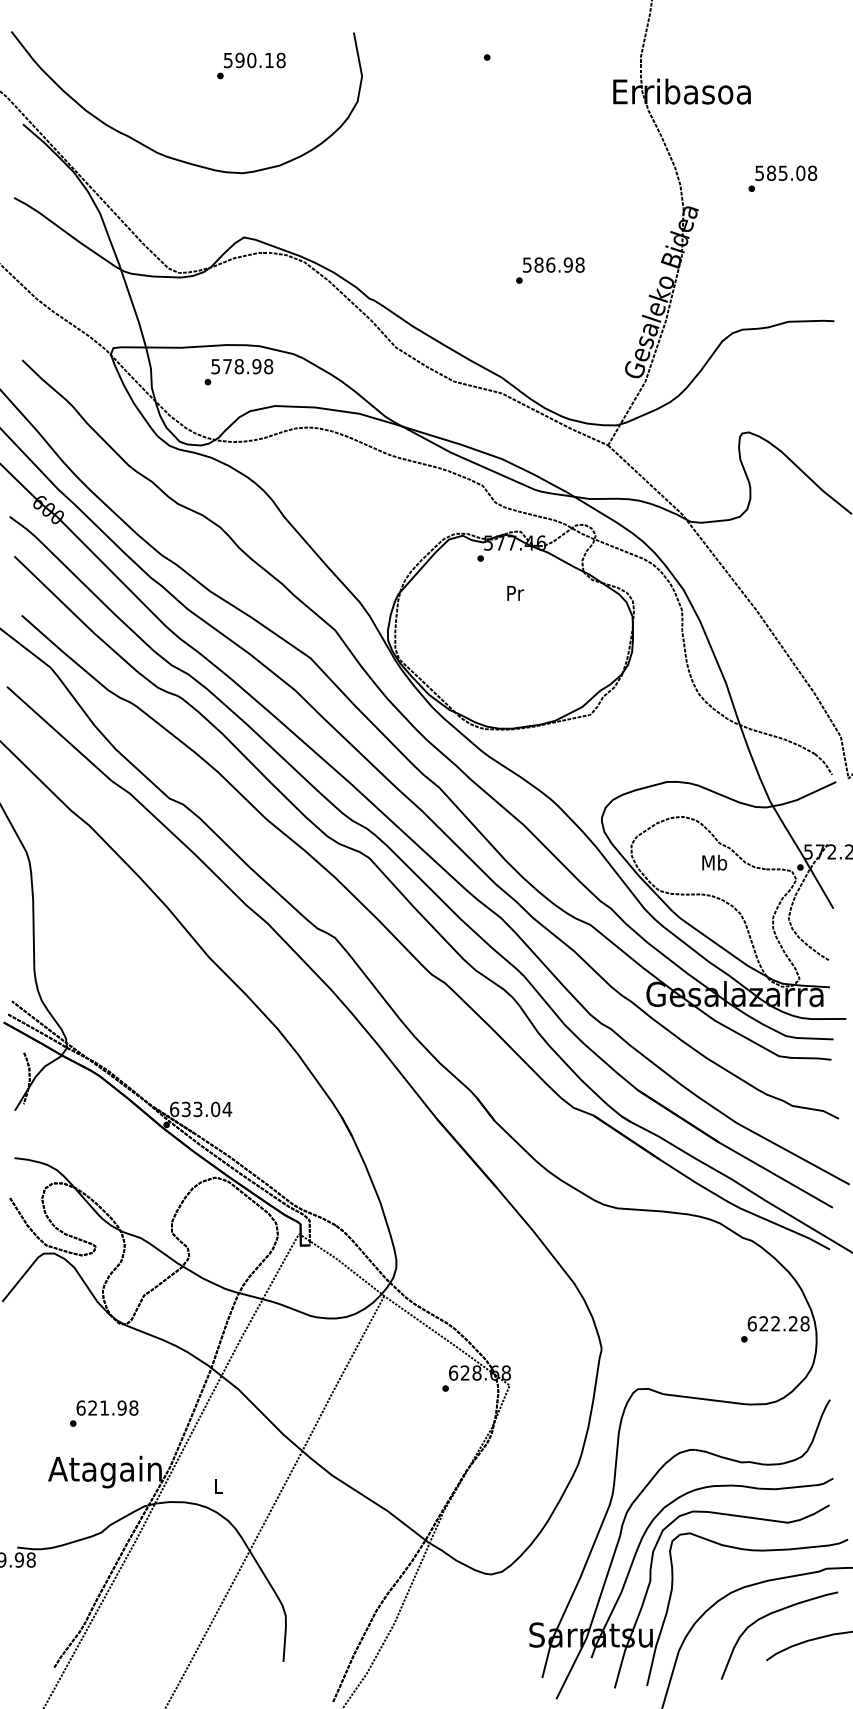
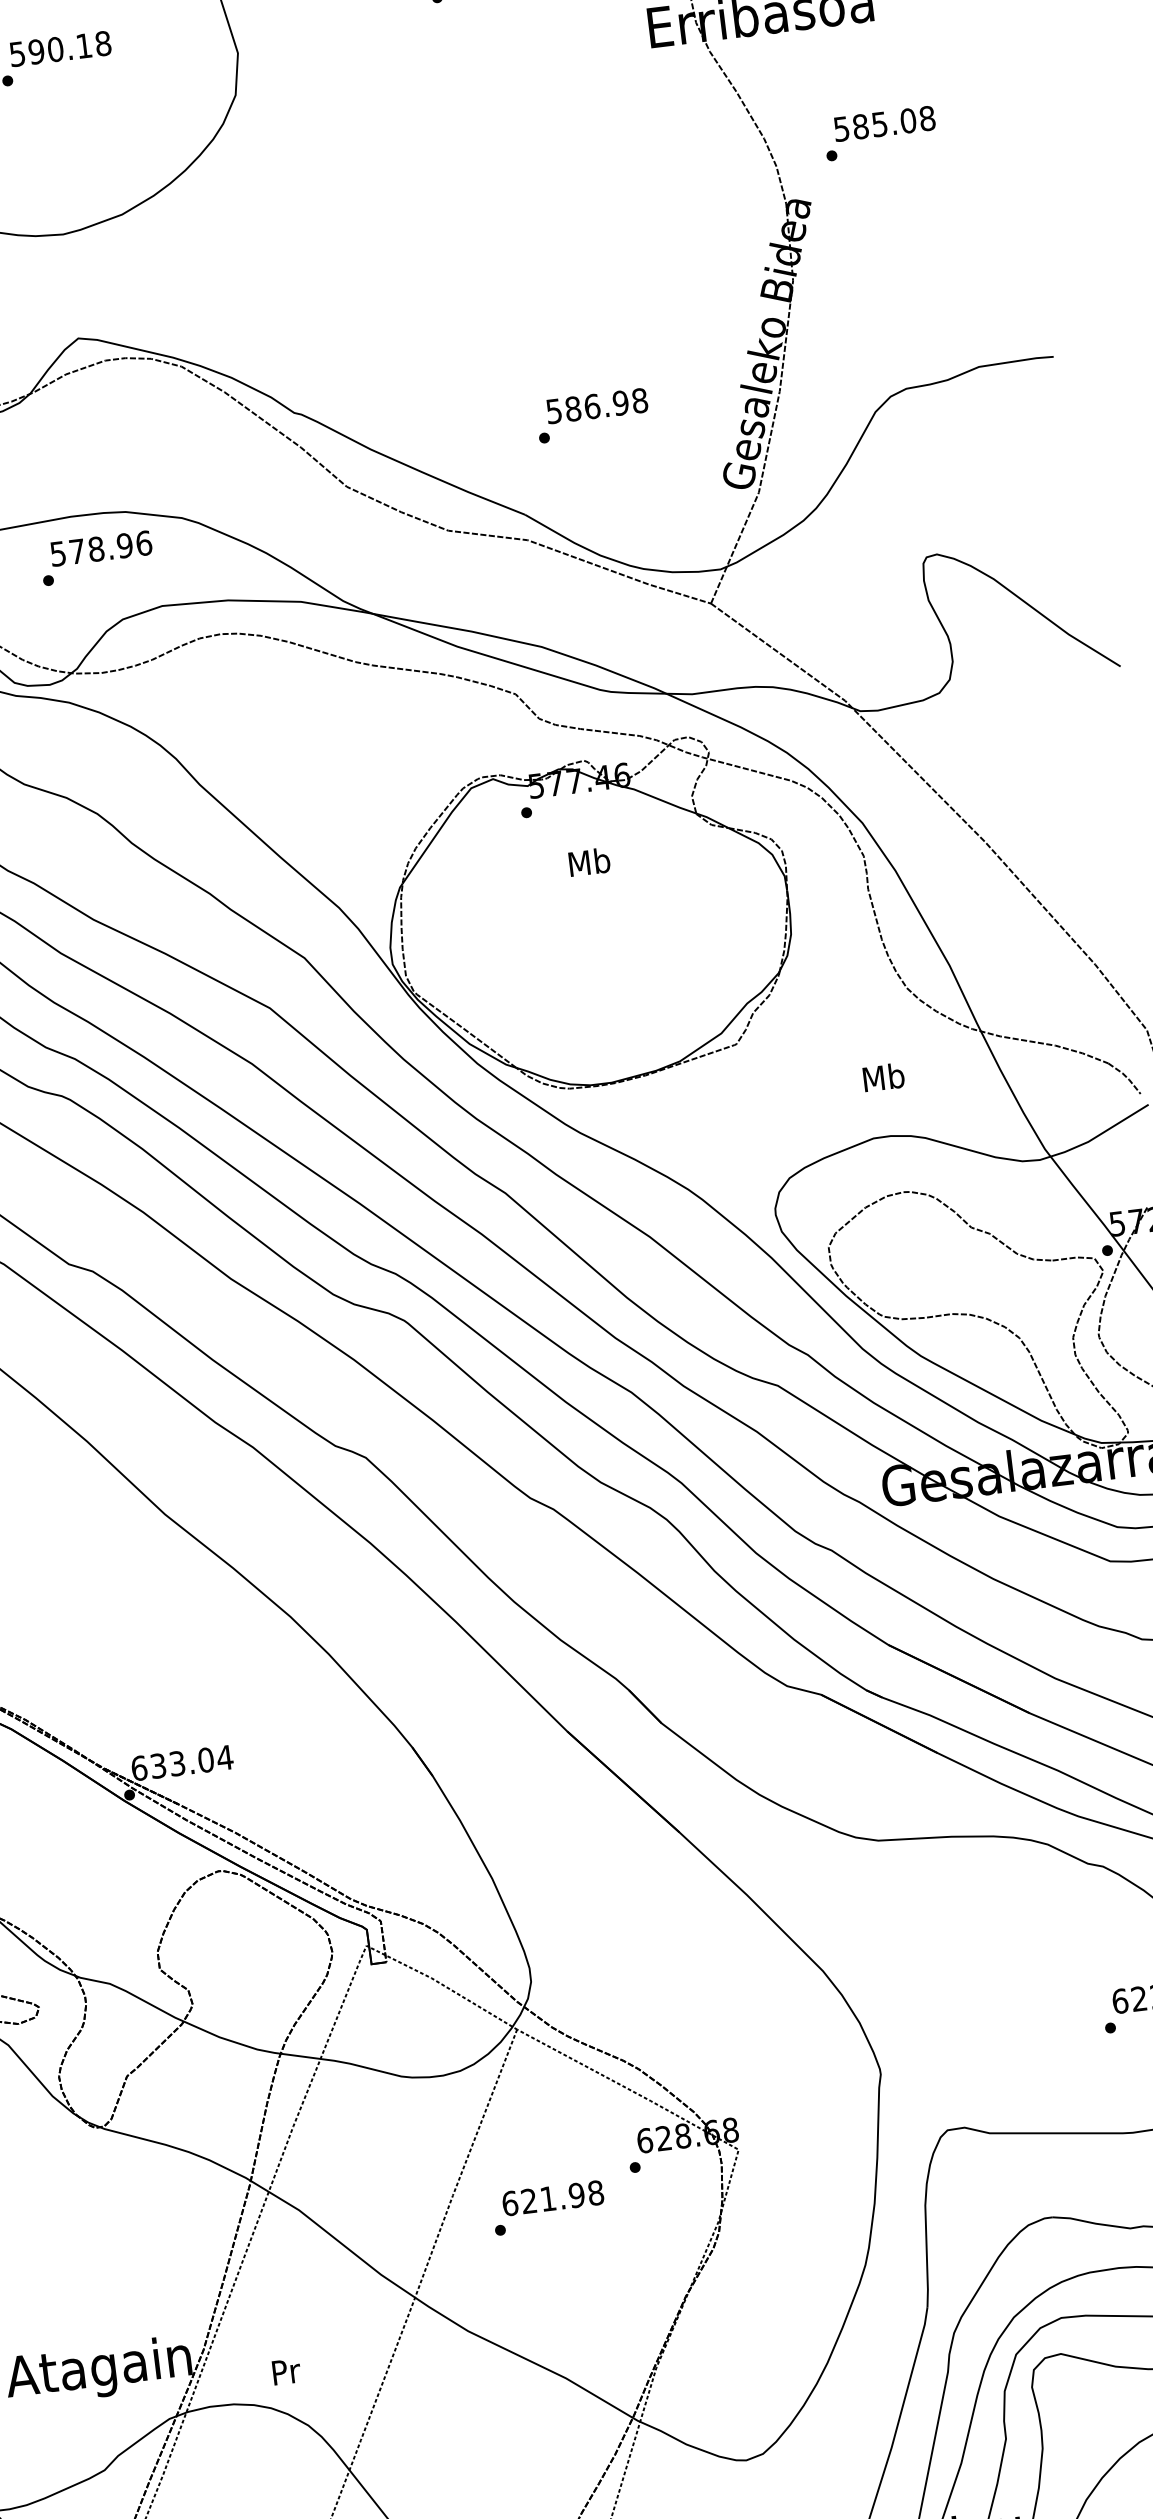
text: (782, 178) -> (879, 132), moved
text: (550, 270) -> (592, 415), moved
text: (268, 366) -> (143, 543), 578.98 -> 578.96
text: (514, 593) -> (588, 862), Pr -> Mb
text: (714, 862) -> (883, 1077), moved
text: (104, 1413) -> (549, 2207), moved
text: (218, 1486) -> (285, 2371), L -> Pr

